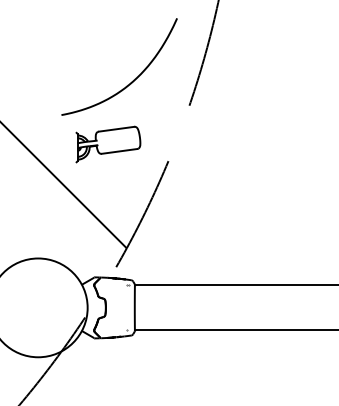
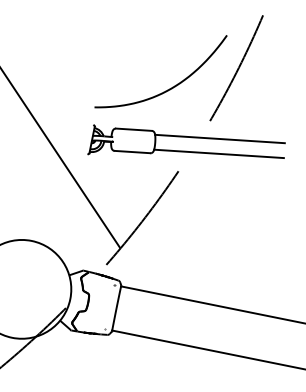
curve: (133, 79) -> (172, 86), moved
line: (202, 121) -> (219, 139), added
line: (204, 135) -> (218, 153), added

